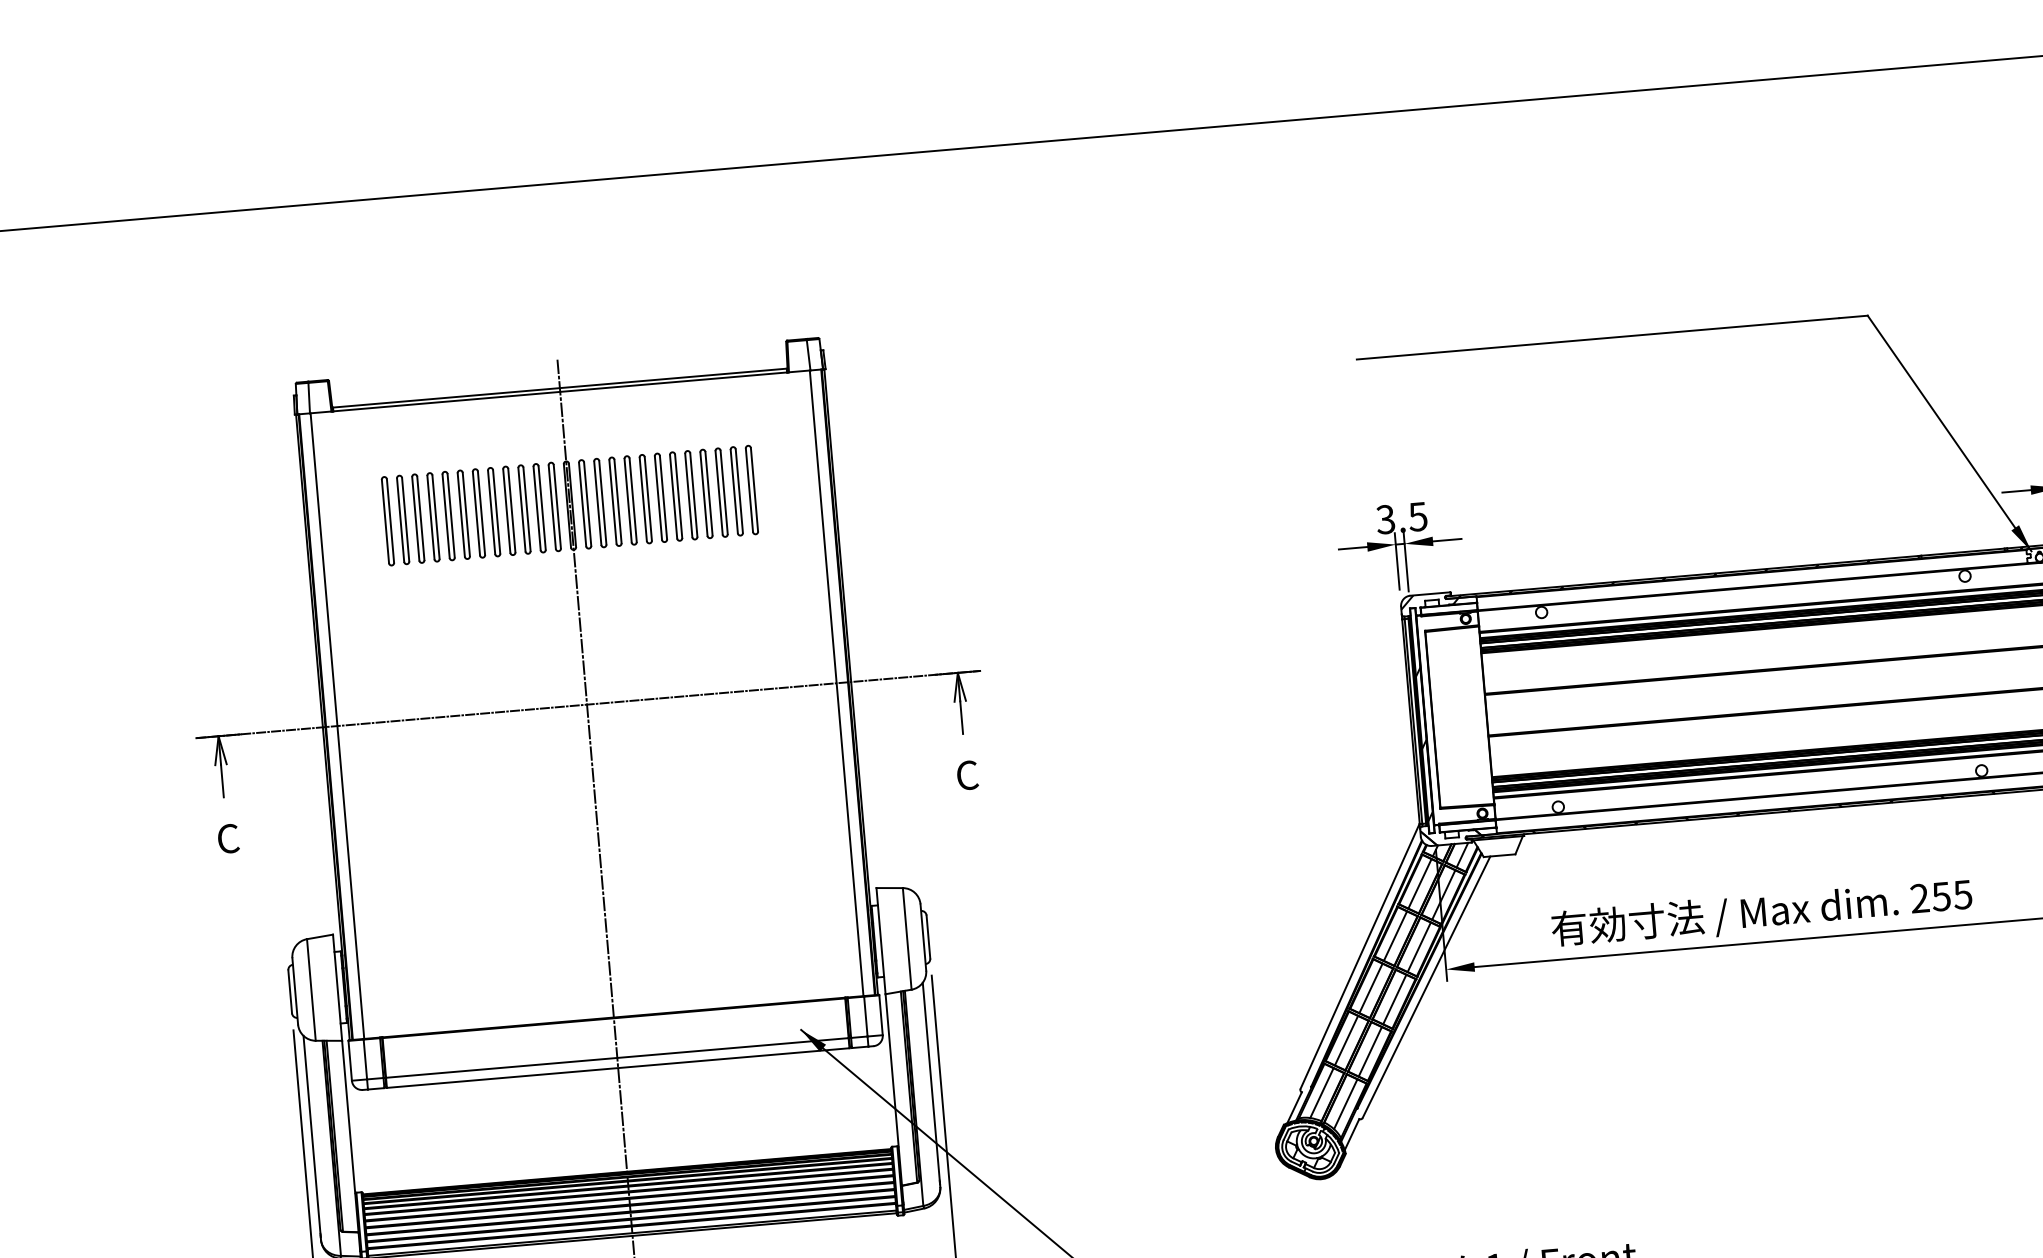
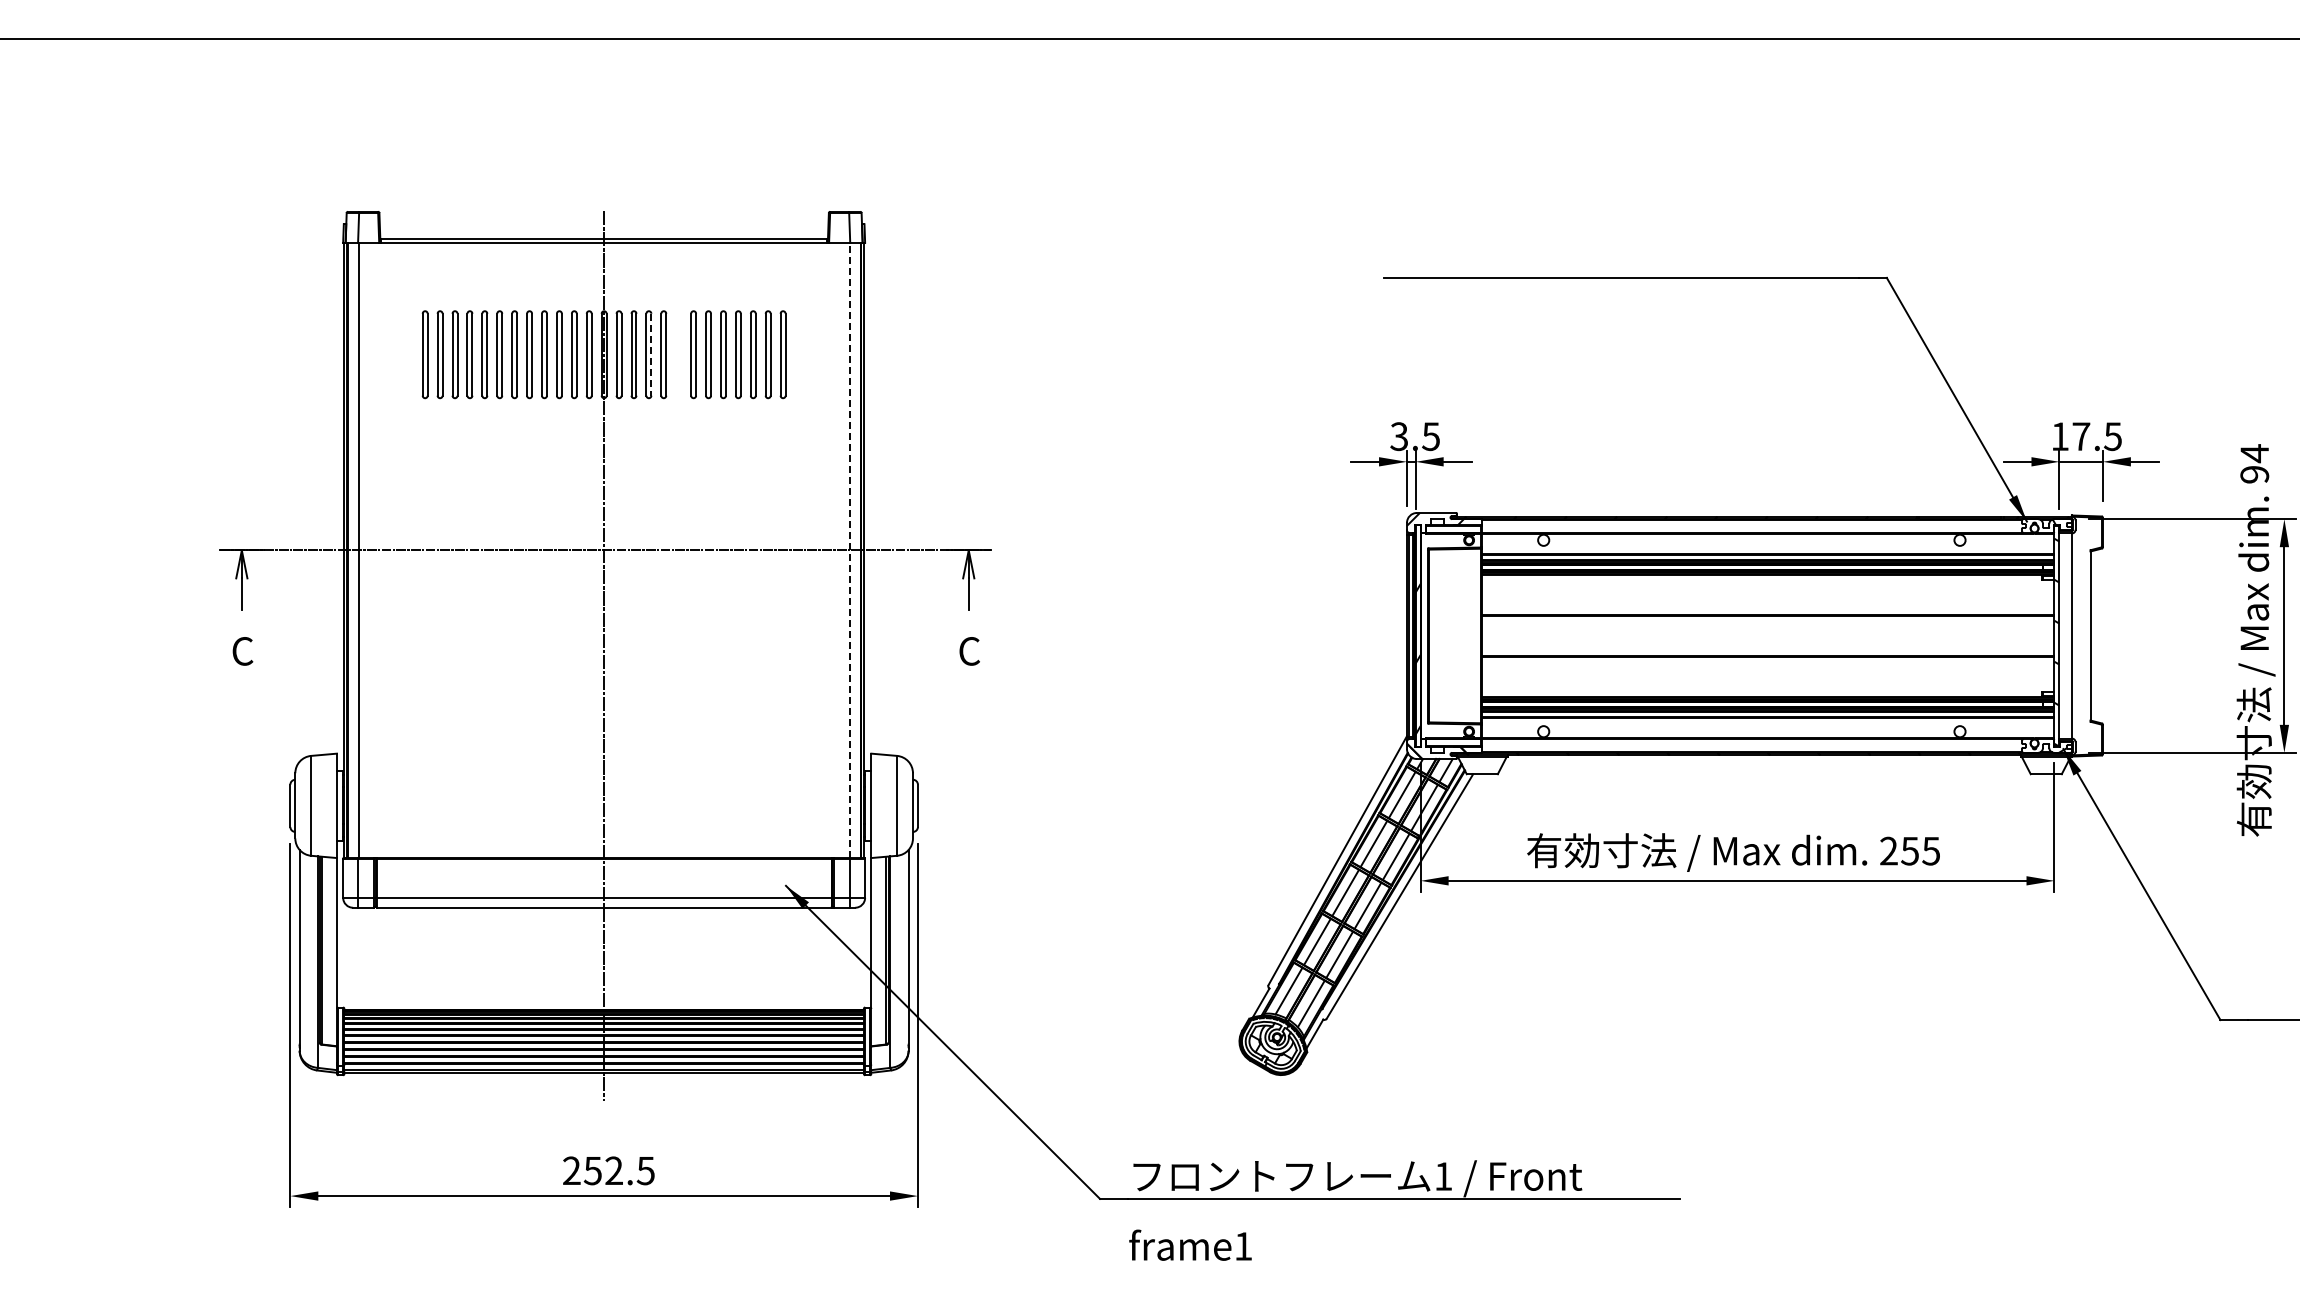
part: (645, 498) -> (678, 354), removed
line: (618, 502) -> (651, 355), solid -> dashed
line: (836, 683) -> (849, 550), solid -> dashed

